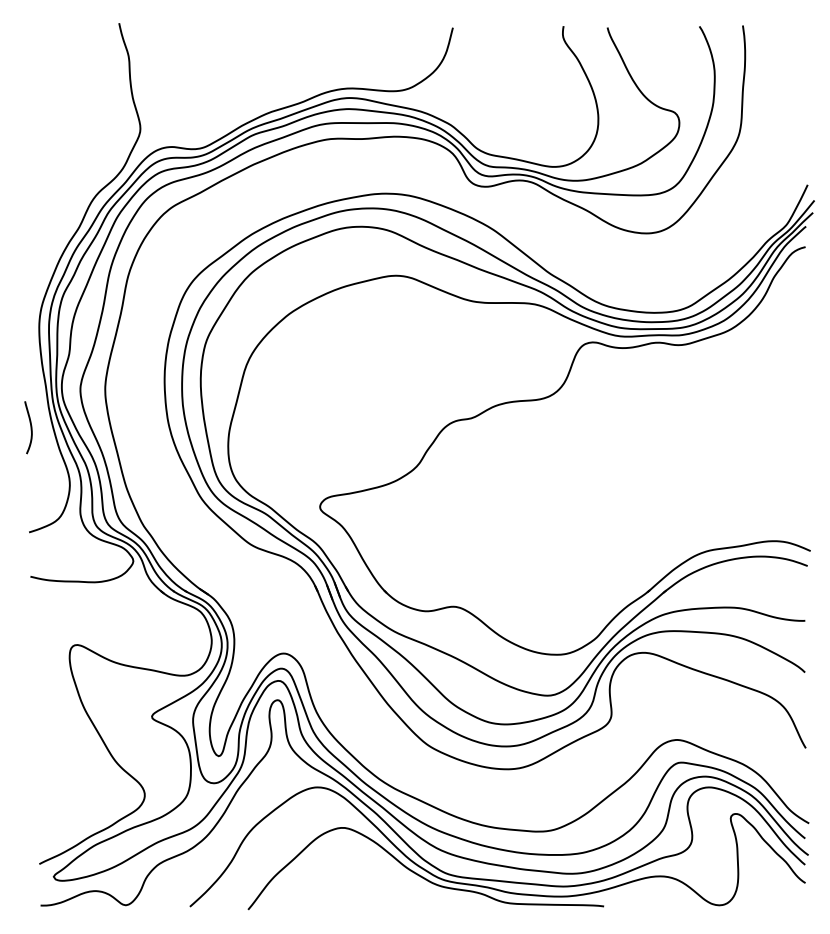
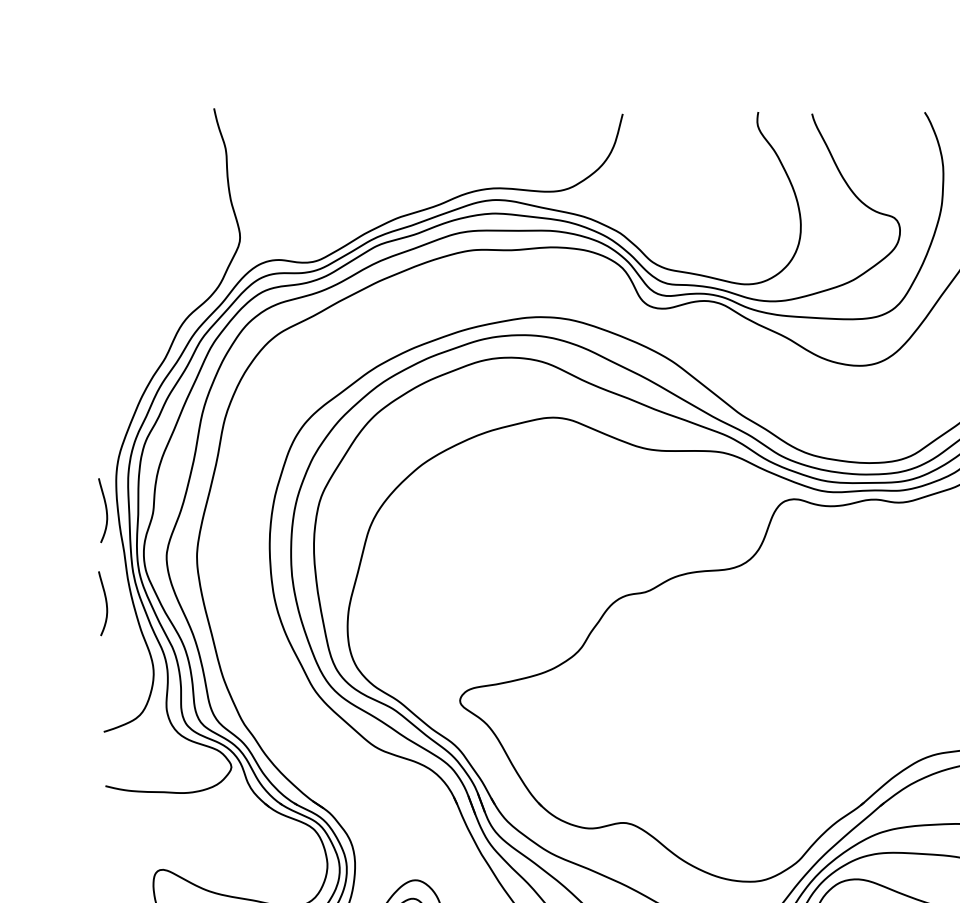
curve: (30, 351) -> (105, 510), added

